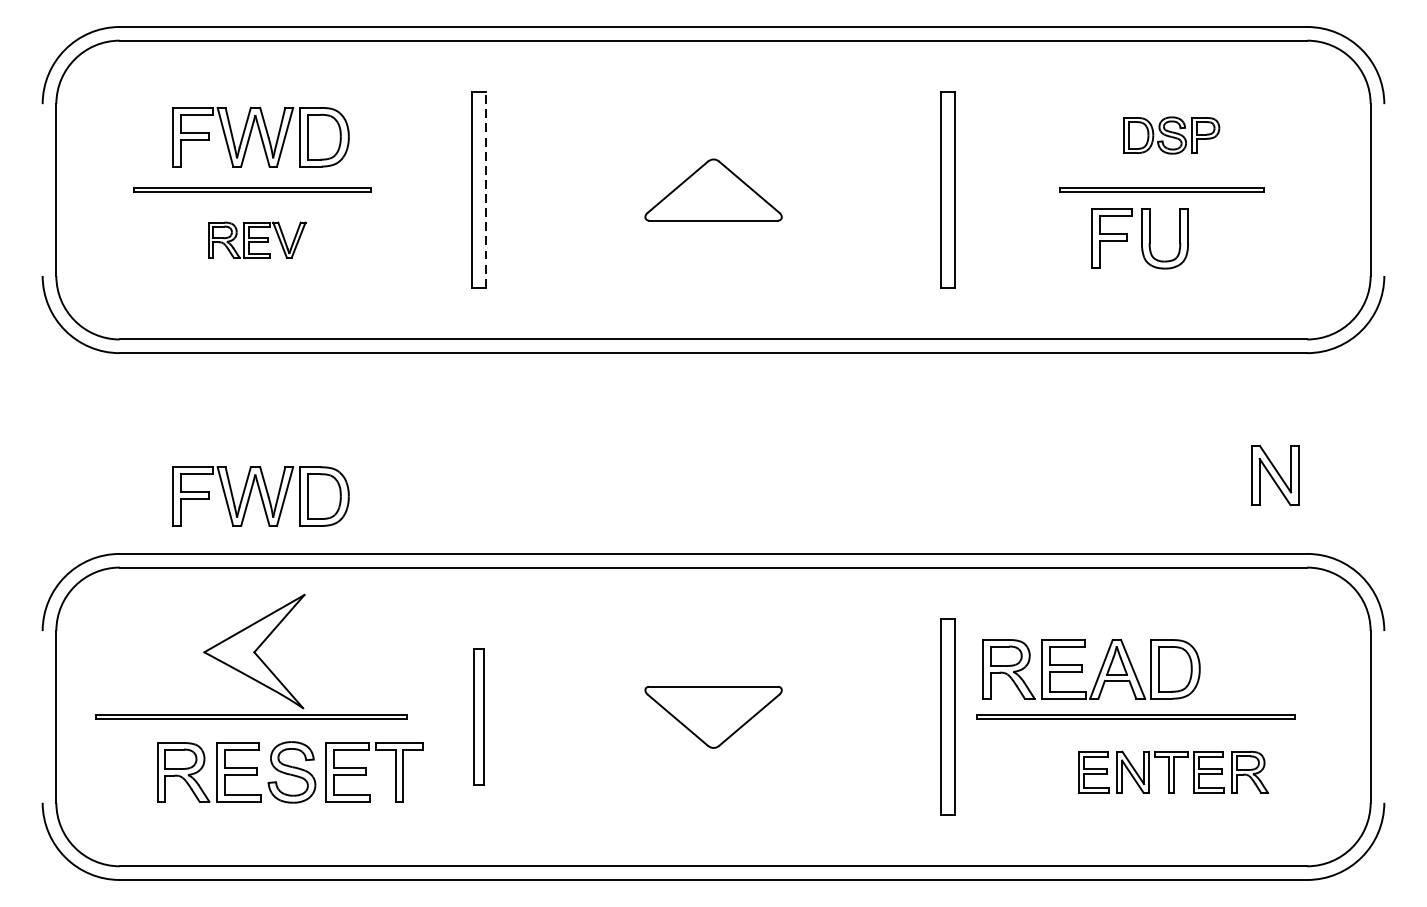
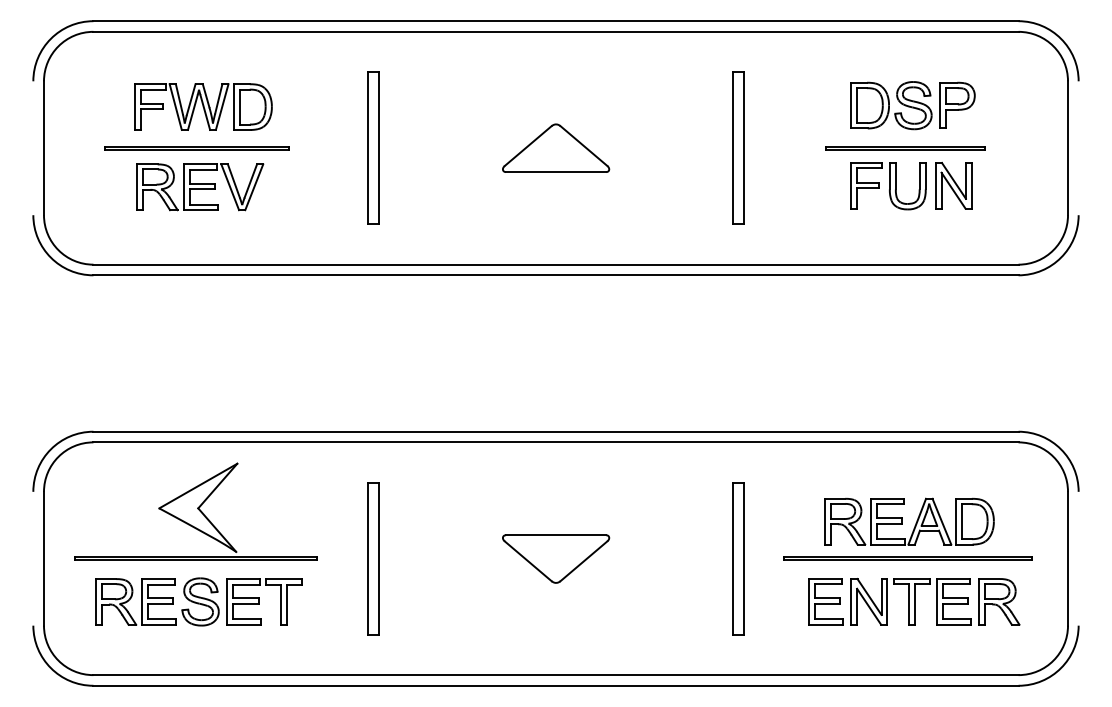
part: (1171, 135) -> (912, 105), size x1.67
line: (485, 189) -> (378, 147), dashed -> solid
part: (257, 240) -> (200, 187), size x1.67
part: (1275, 475) -> (953, 185), moved
part: (261, 495) -> (203, 386), removed
part: (1099, 671) -> (915, 523), moved
line: (1135, 715) -> (907, 557), moved
part: (479, 716) -> (373, 558), size x1.43
part: (289, 771) -> (198, 601), moved
part: (1173, 771) -> (914, 601), size x1.43

